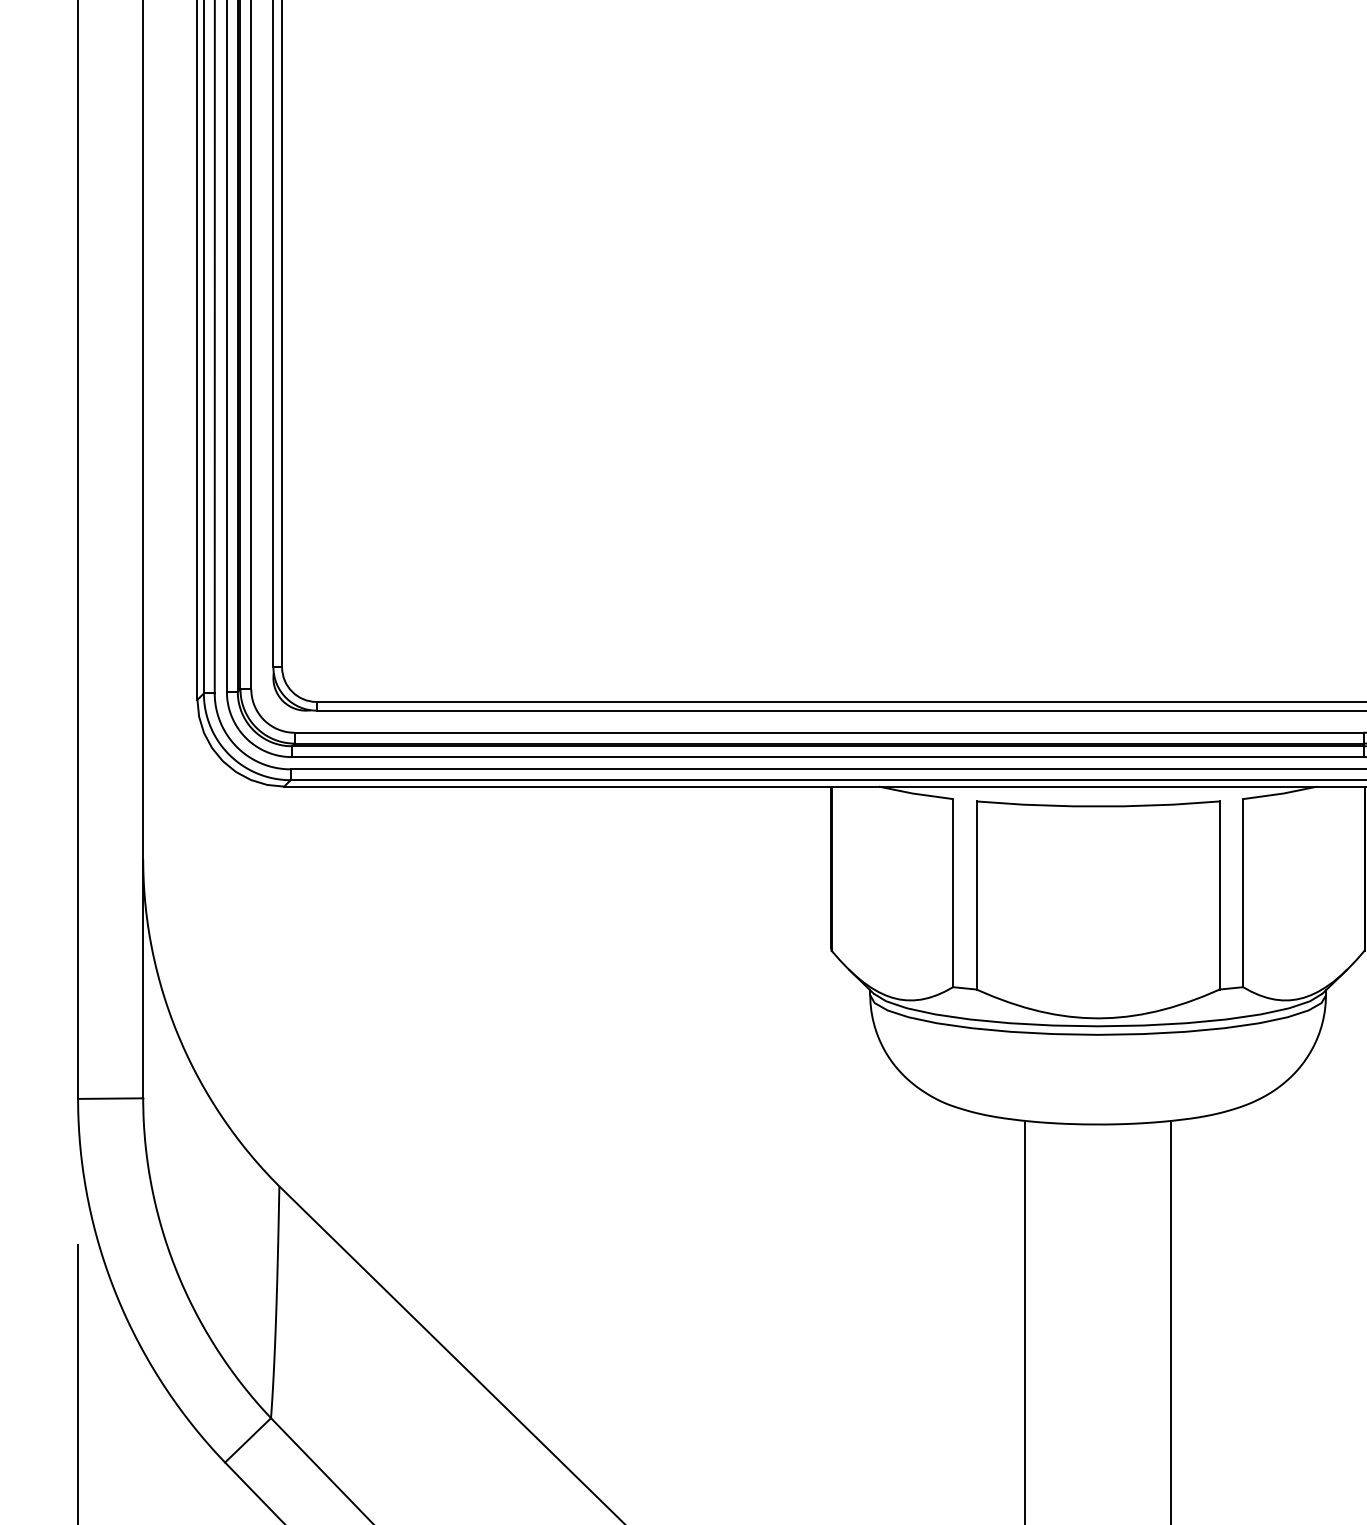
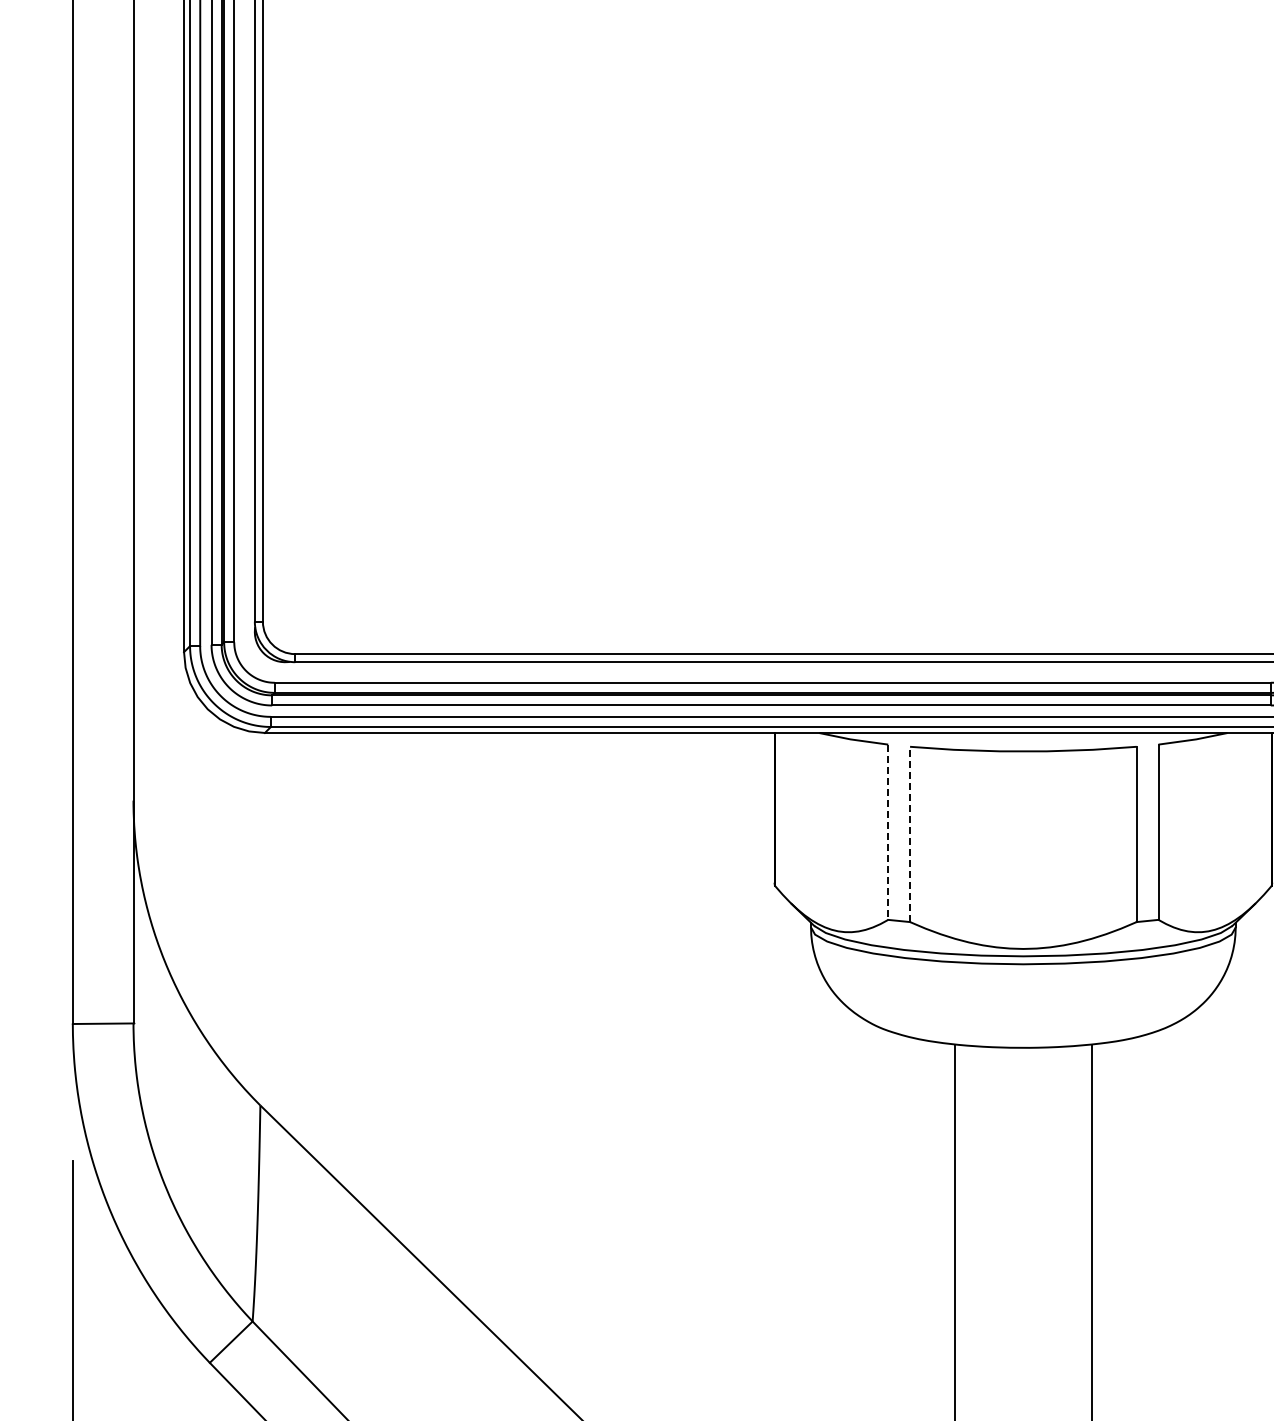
line: (953, 893) -> (888, 832), solid -> dashed
line: (976, 895) -> (910, 834), solid -> dashed

